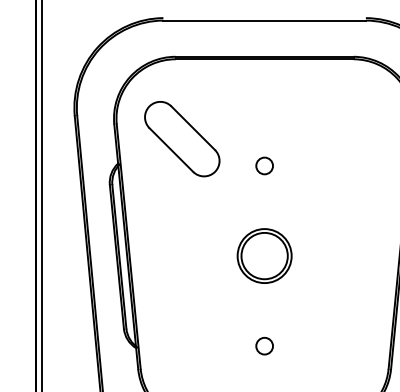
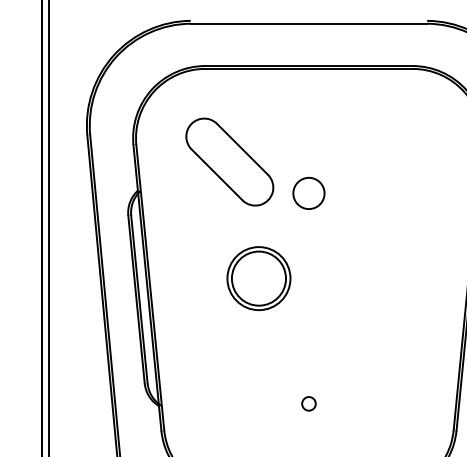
part: (182, 138) -> (229, 161), moved
circle: (264, 166) -> (308, 193), size x1.6
part: (264, 255) -> (258, 278), moved
circle: (264, 345) -> (308, 403), size x0.7

